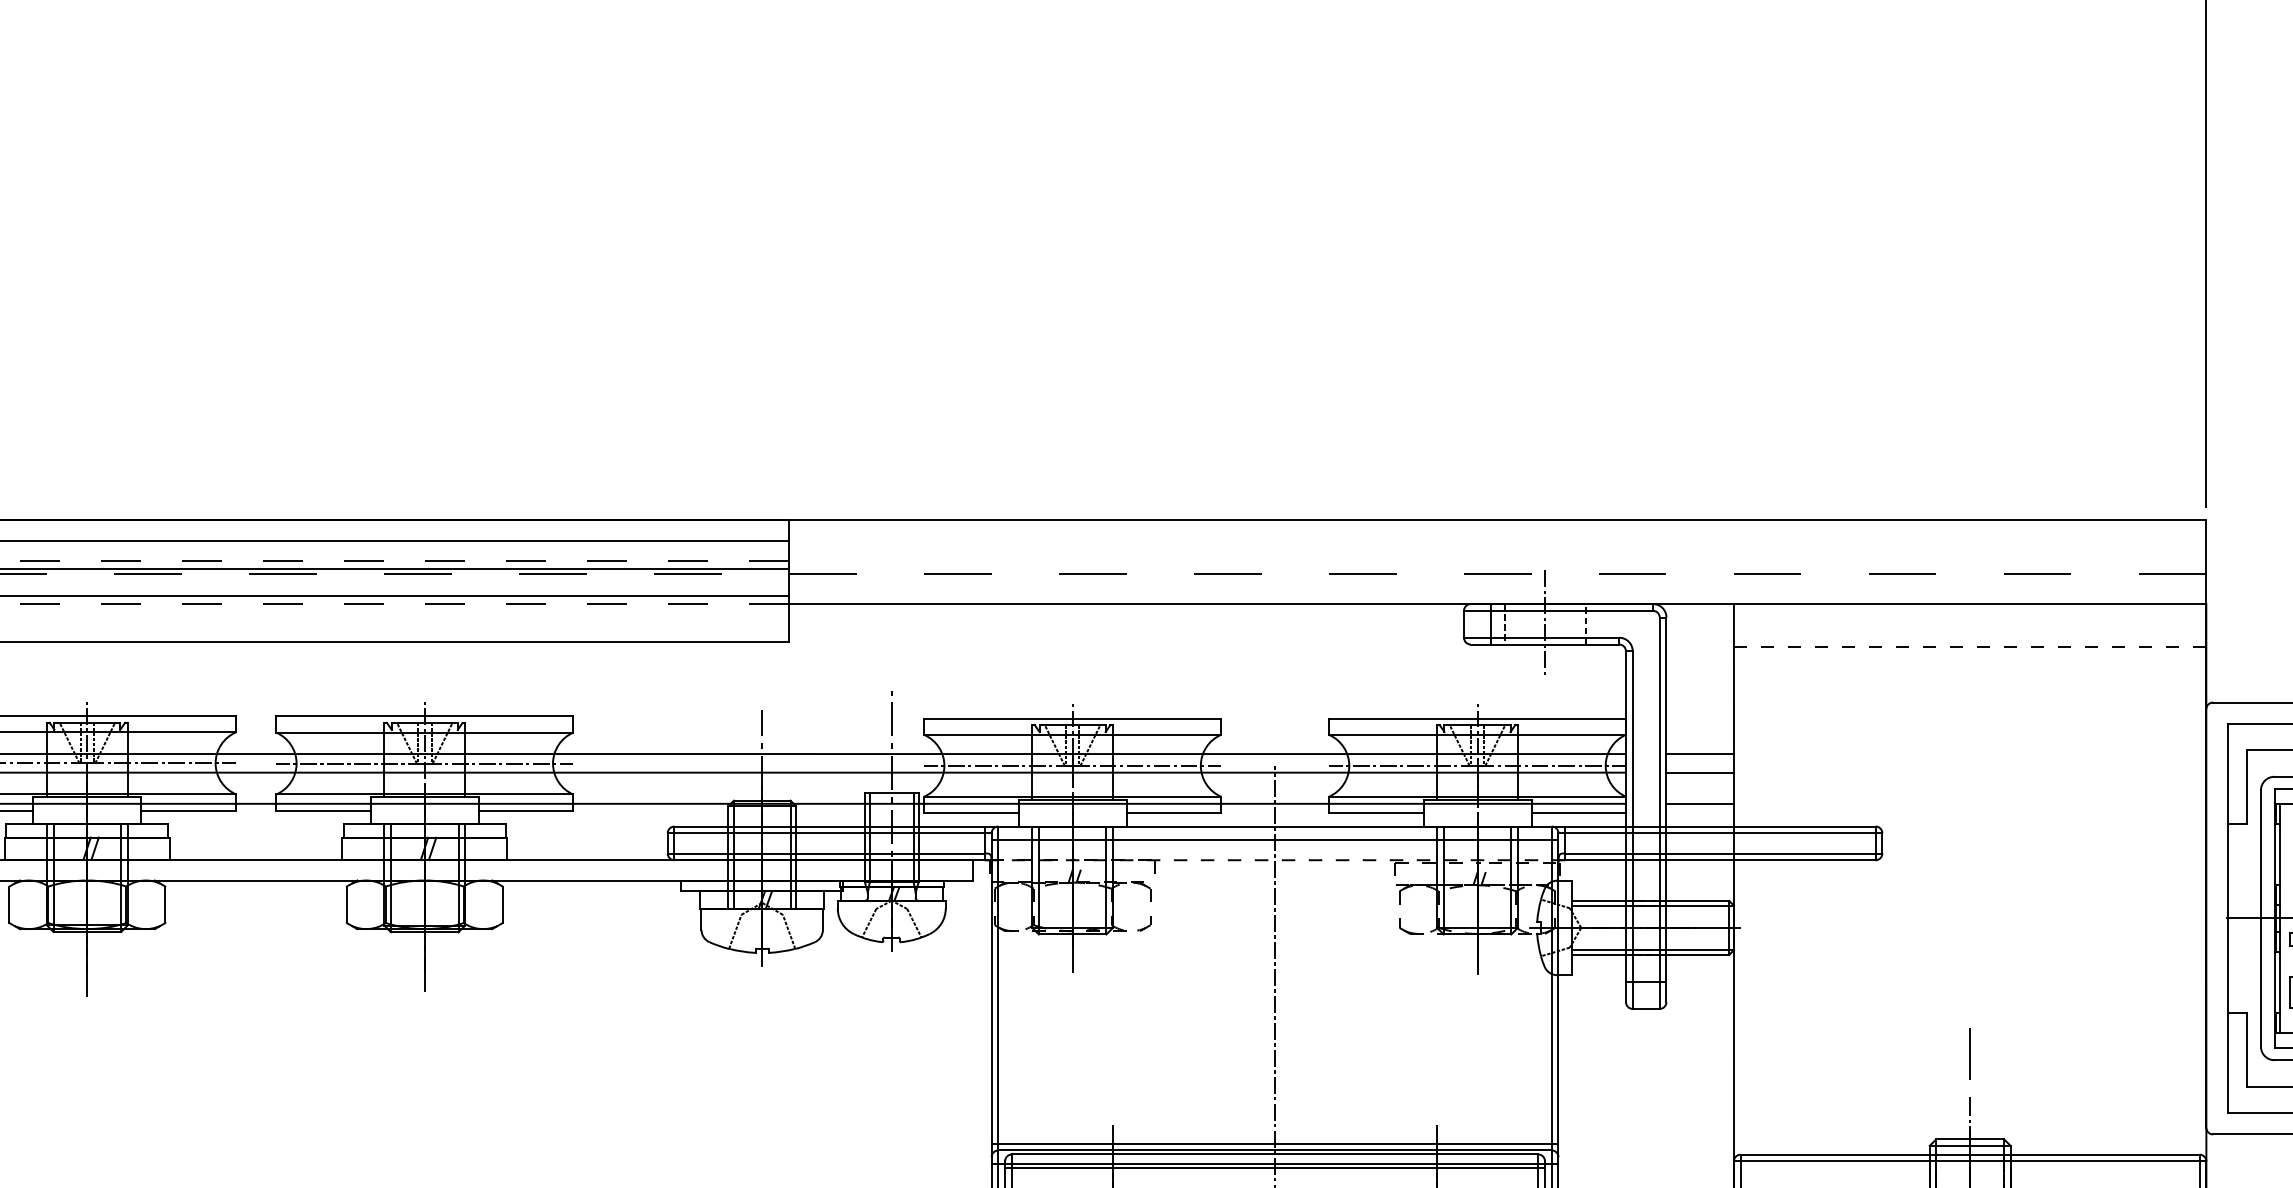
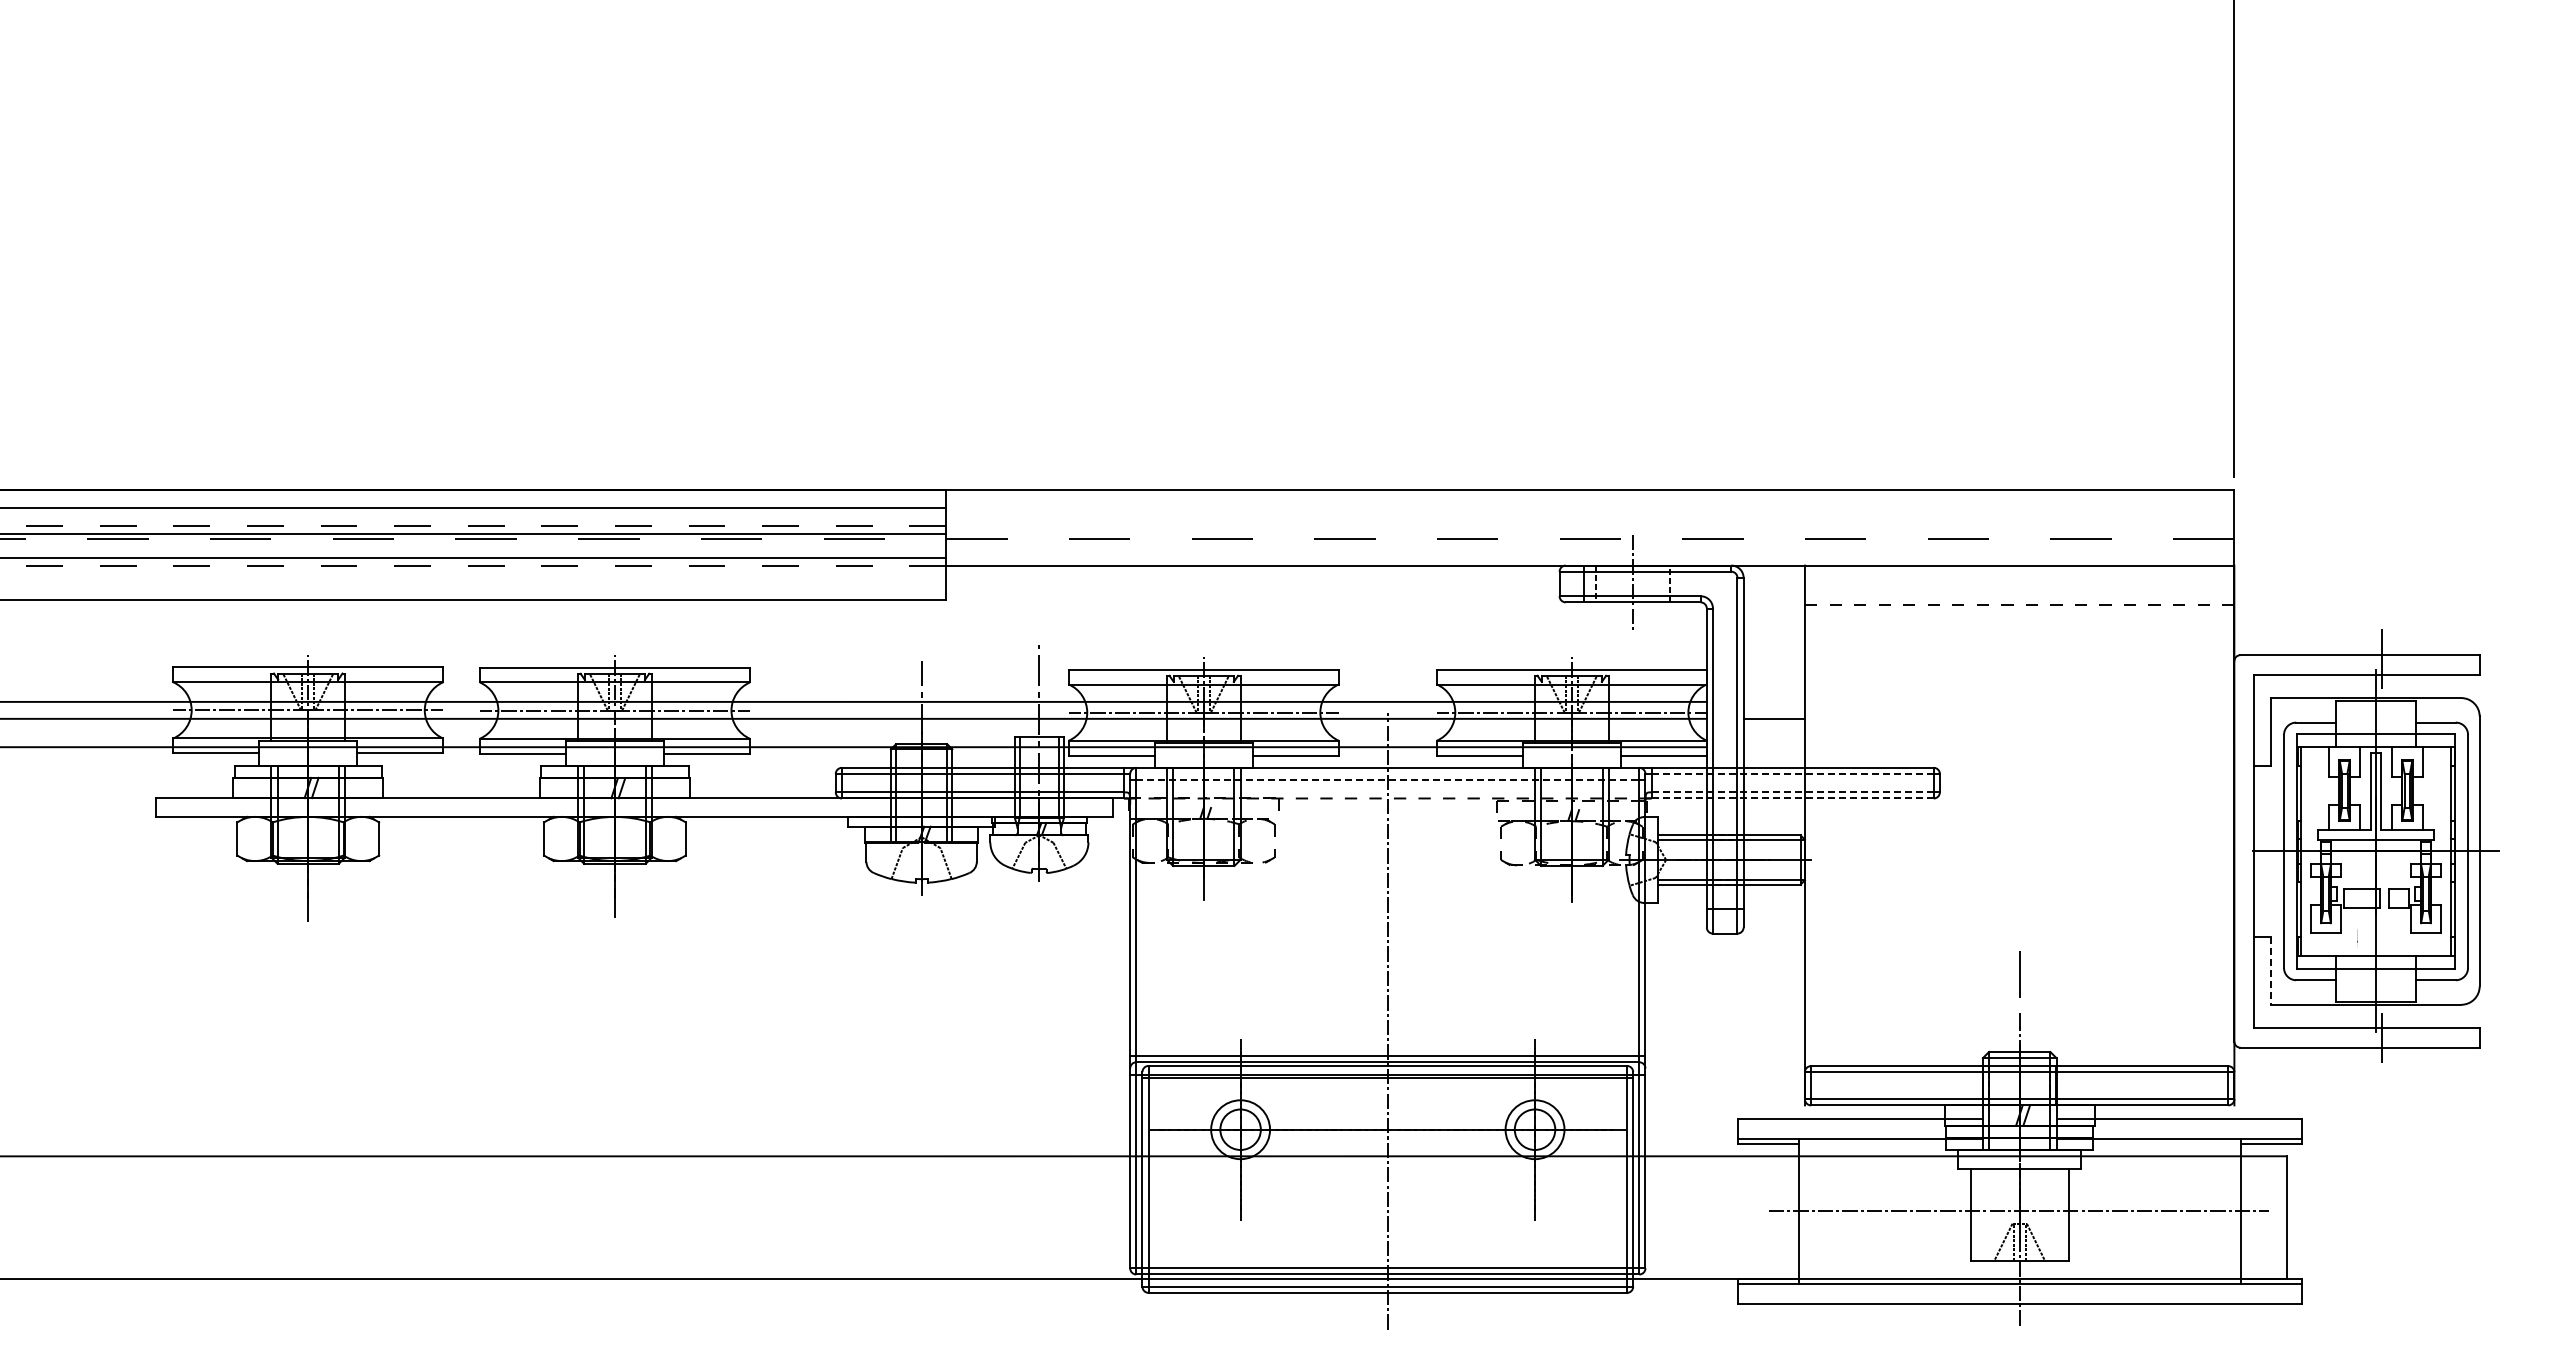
line: (1699, 753) -> (1773, 701), removed
line: (1699, 804) -> (1773, 747), removed
line: (1721, 832) -> (1793, 773), solid -> dashed
line: (1275, 840) -> (1388, 780), solid -> dashed
line: (1720, 853) -> (1792, 792), solid -> dashed
line: (1721, 860) -> (1793, 798), solid -> dashed
line: (2247, 1050) -> (2271, 971), solid -> dashed

